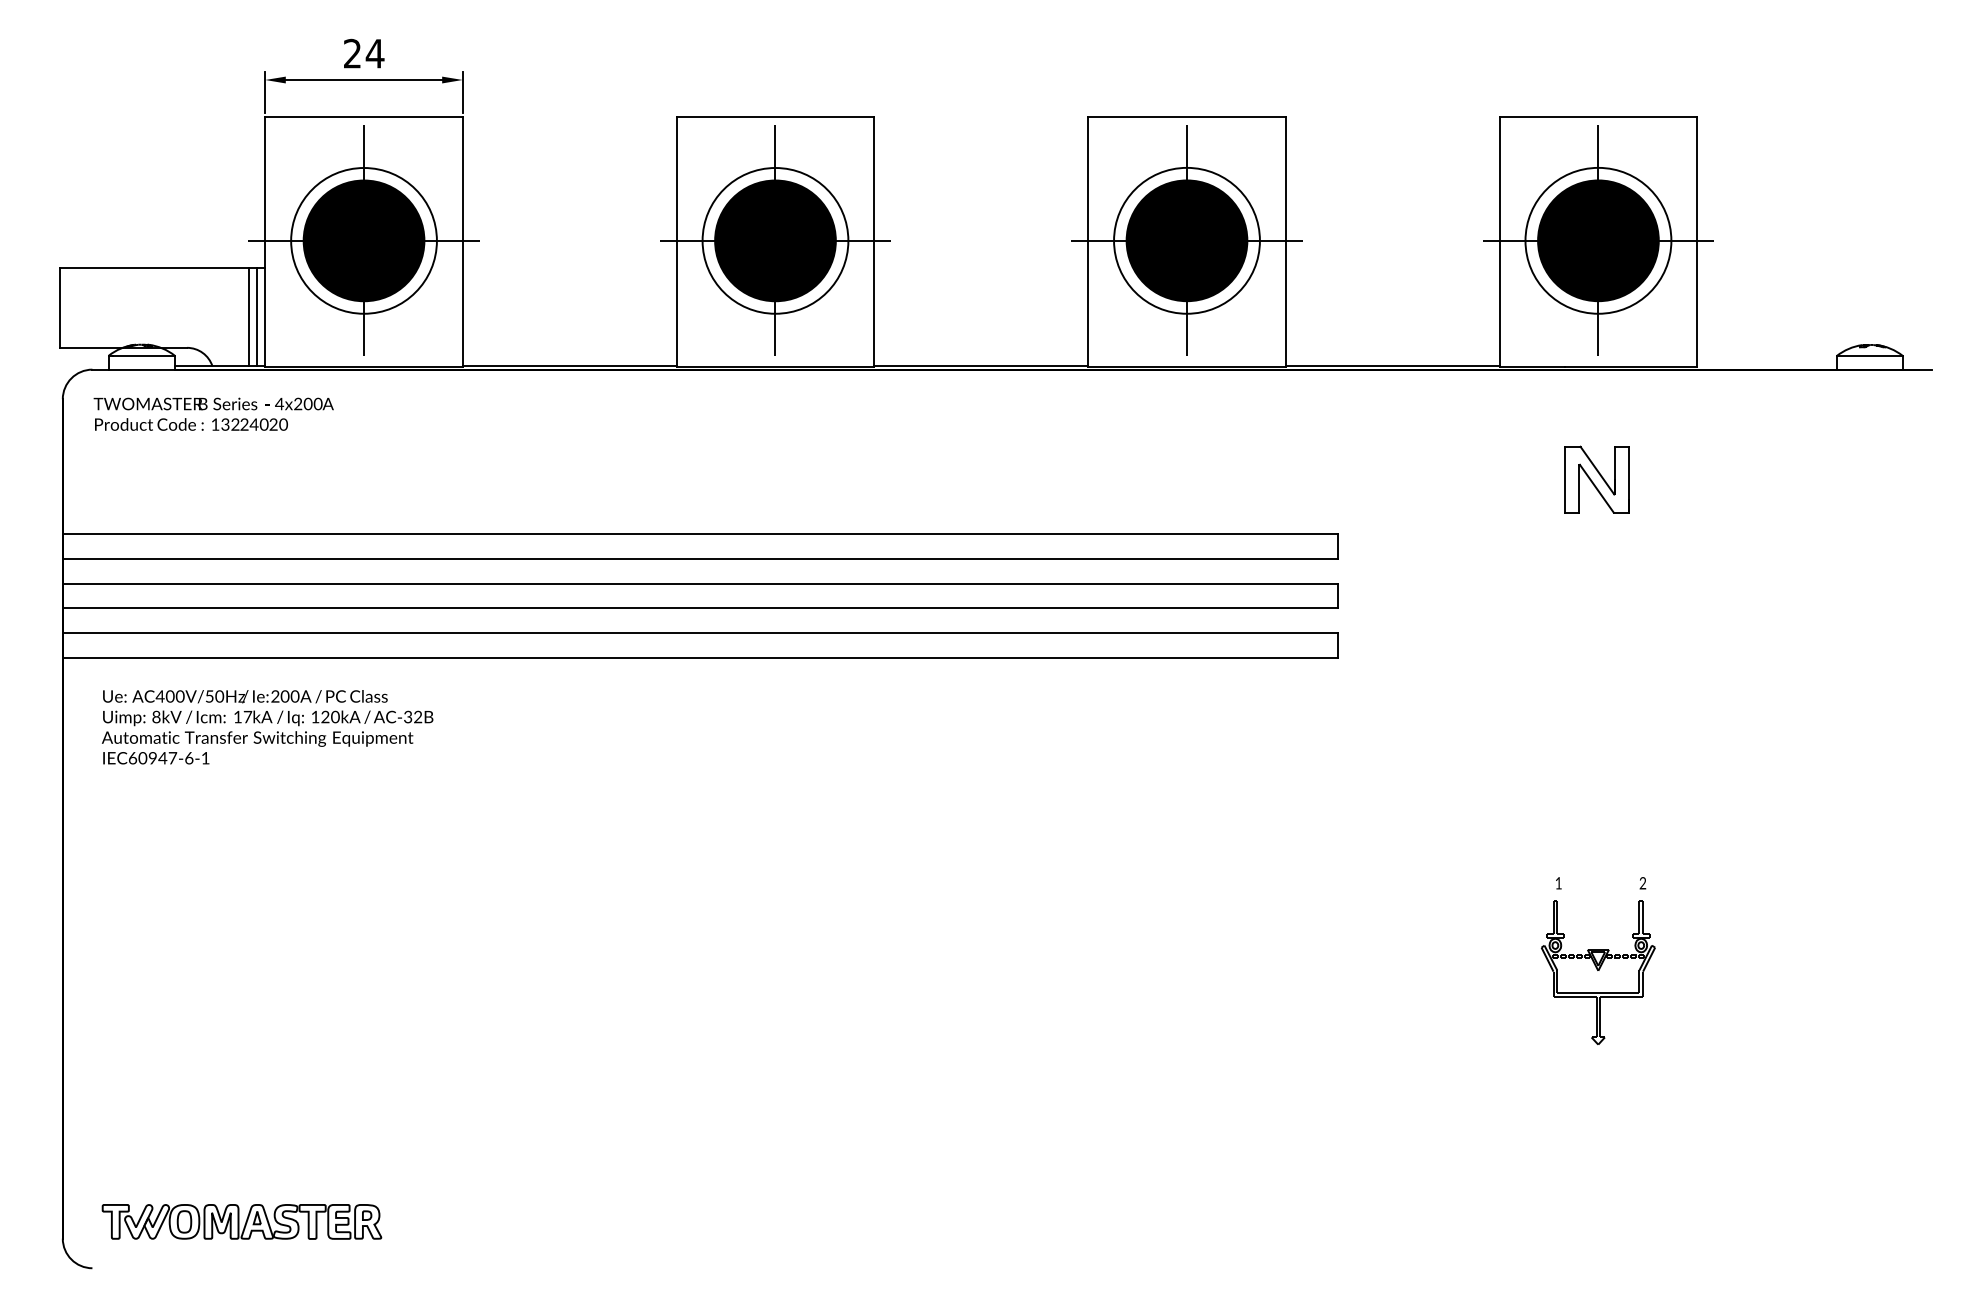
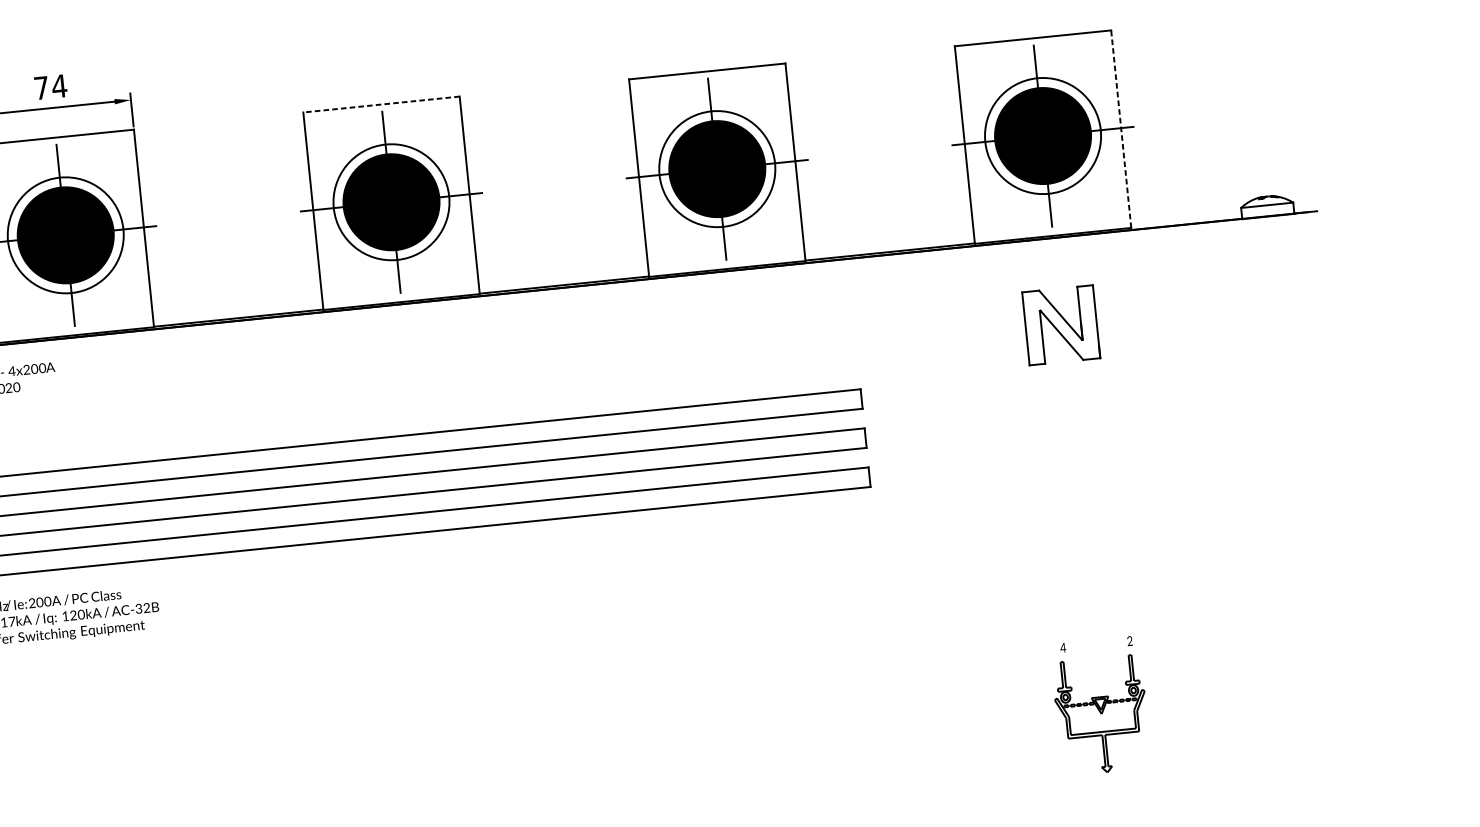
text: (352, 53) -> (41, 87), 24 -> 74
line: (775, 117) -> (381, 104), solid -> dashed
line: (1697, 242) -> (1121, 129), solid -> dashed
part: (1596, 479) -> (1060, 325), size x1.4
text: (1558, 883) -> (1063, 648), 1 -> 4

